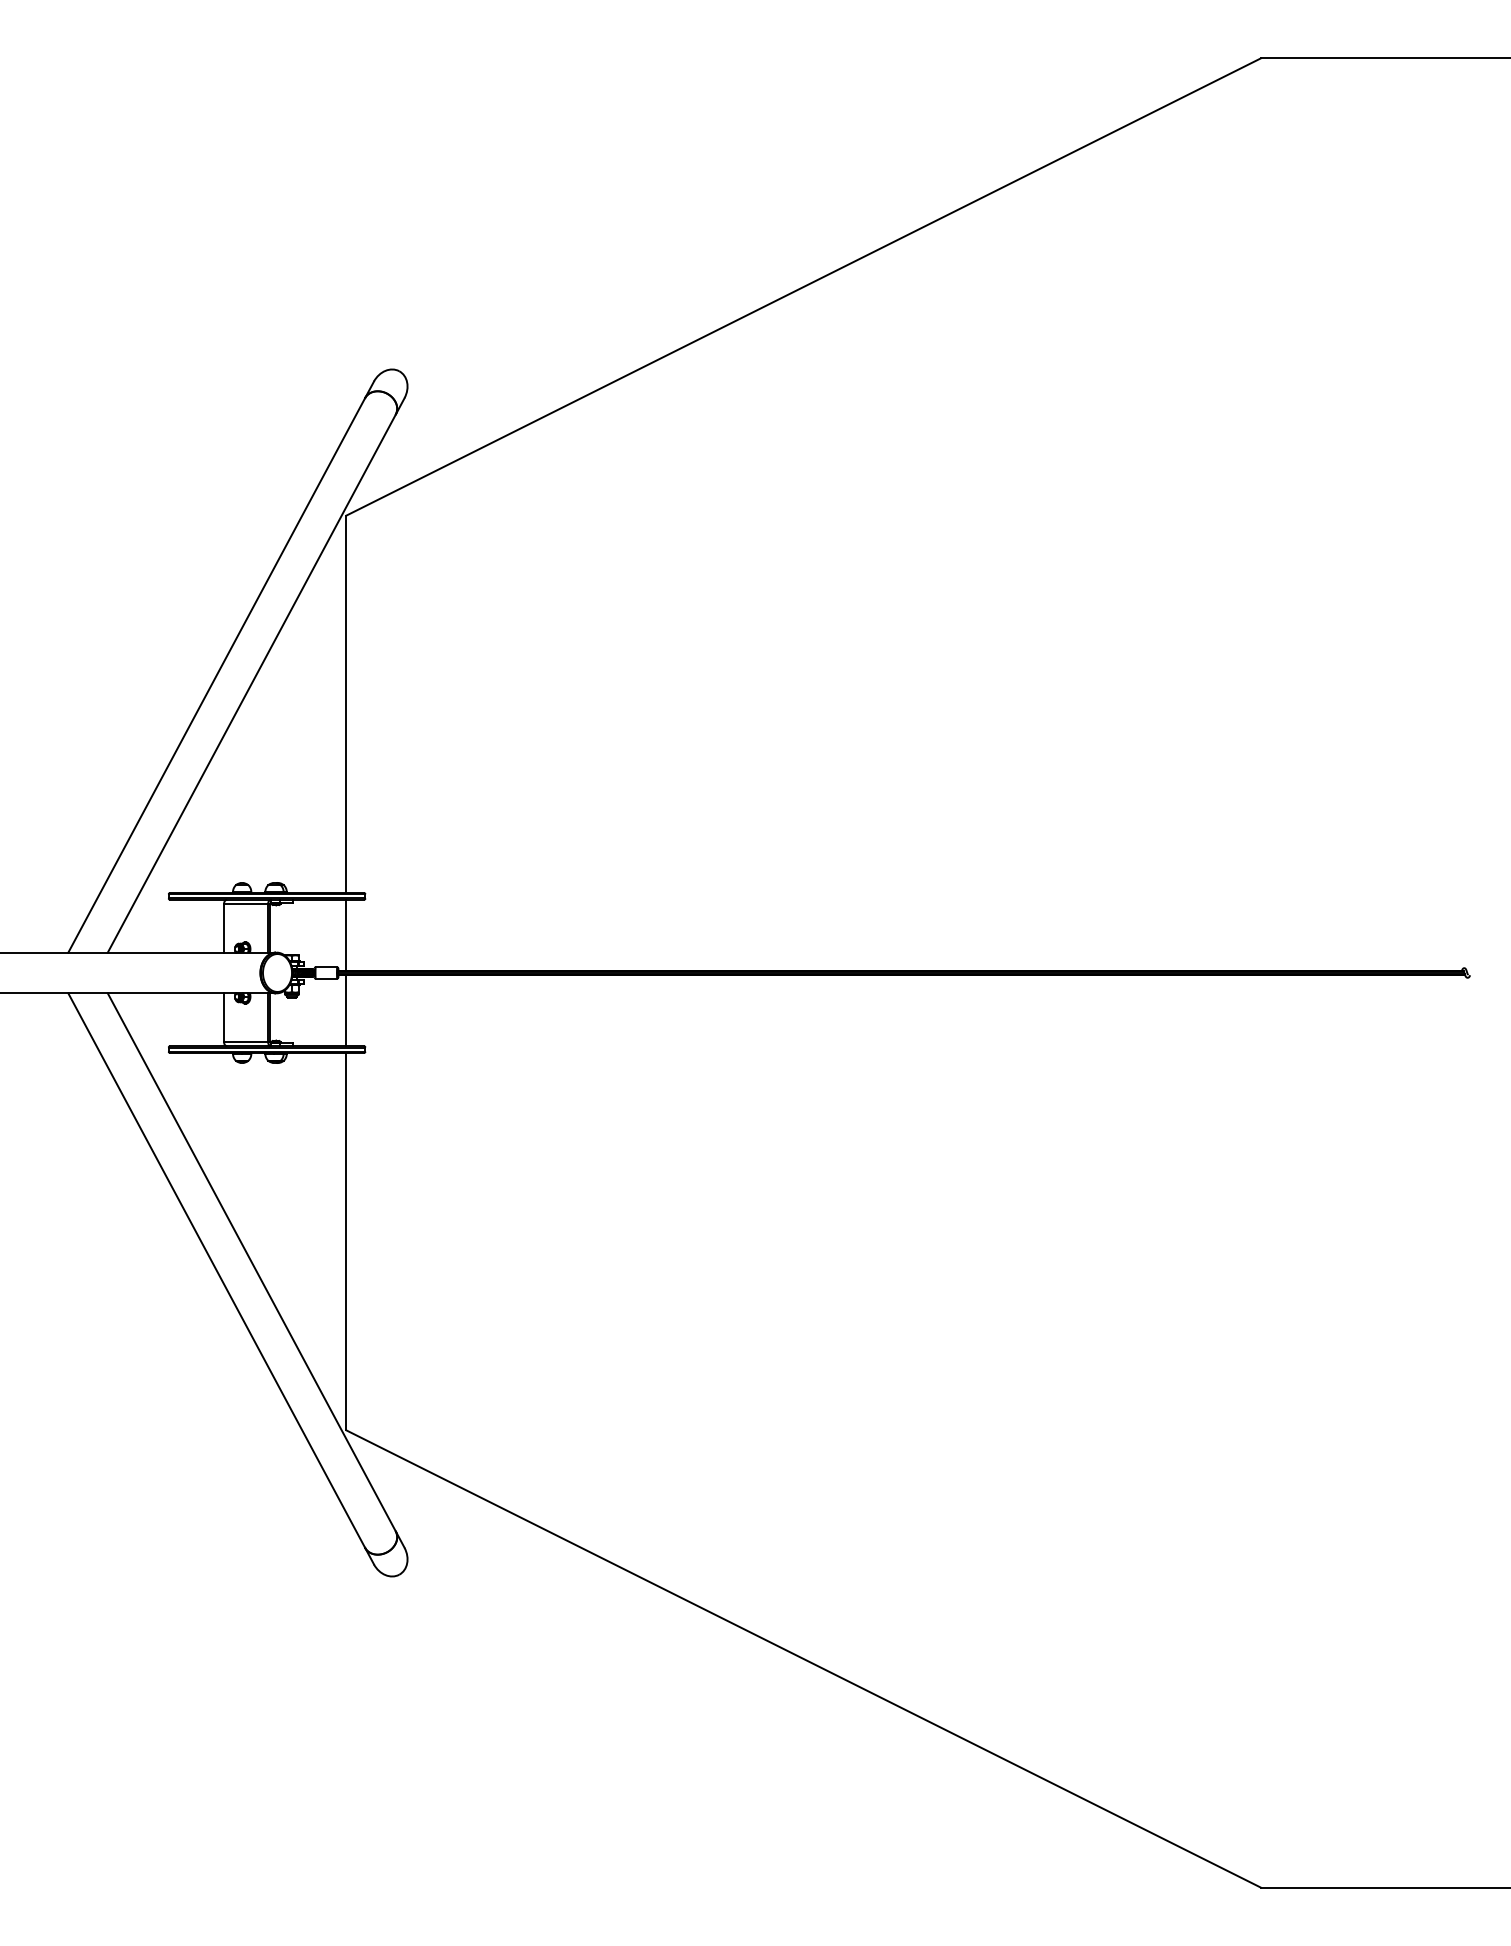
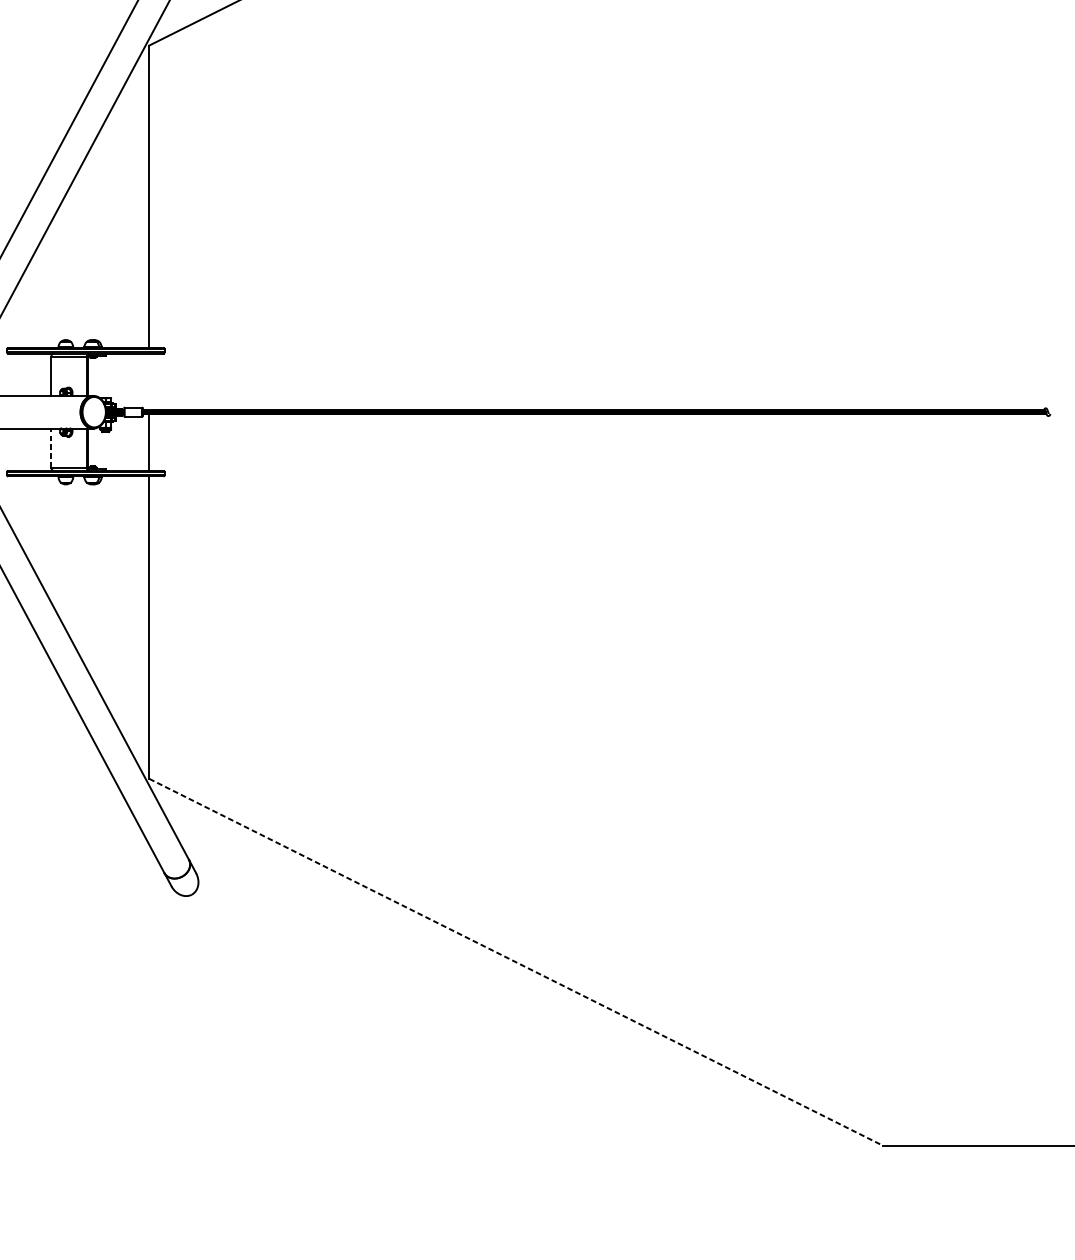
line: (346, 934) -> (149, 381), removed
line: (224, 1017) -> (51, 447), solid -> dashed
line: (804, 1659) -> (516, 962), solid -> dashed

